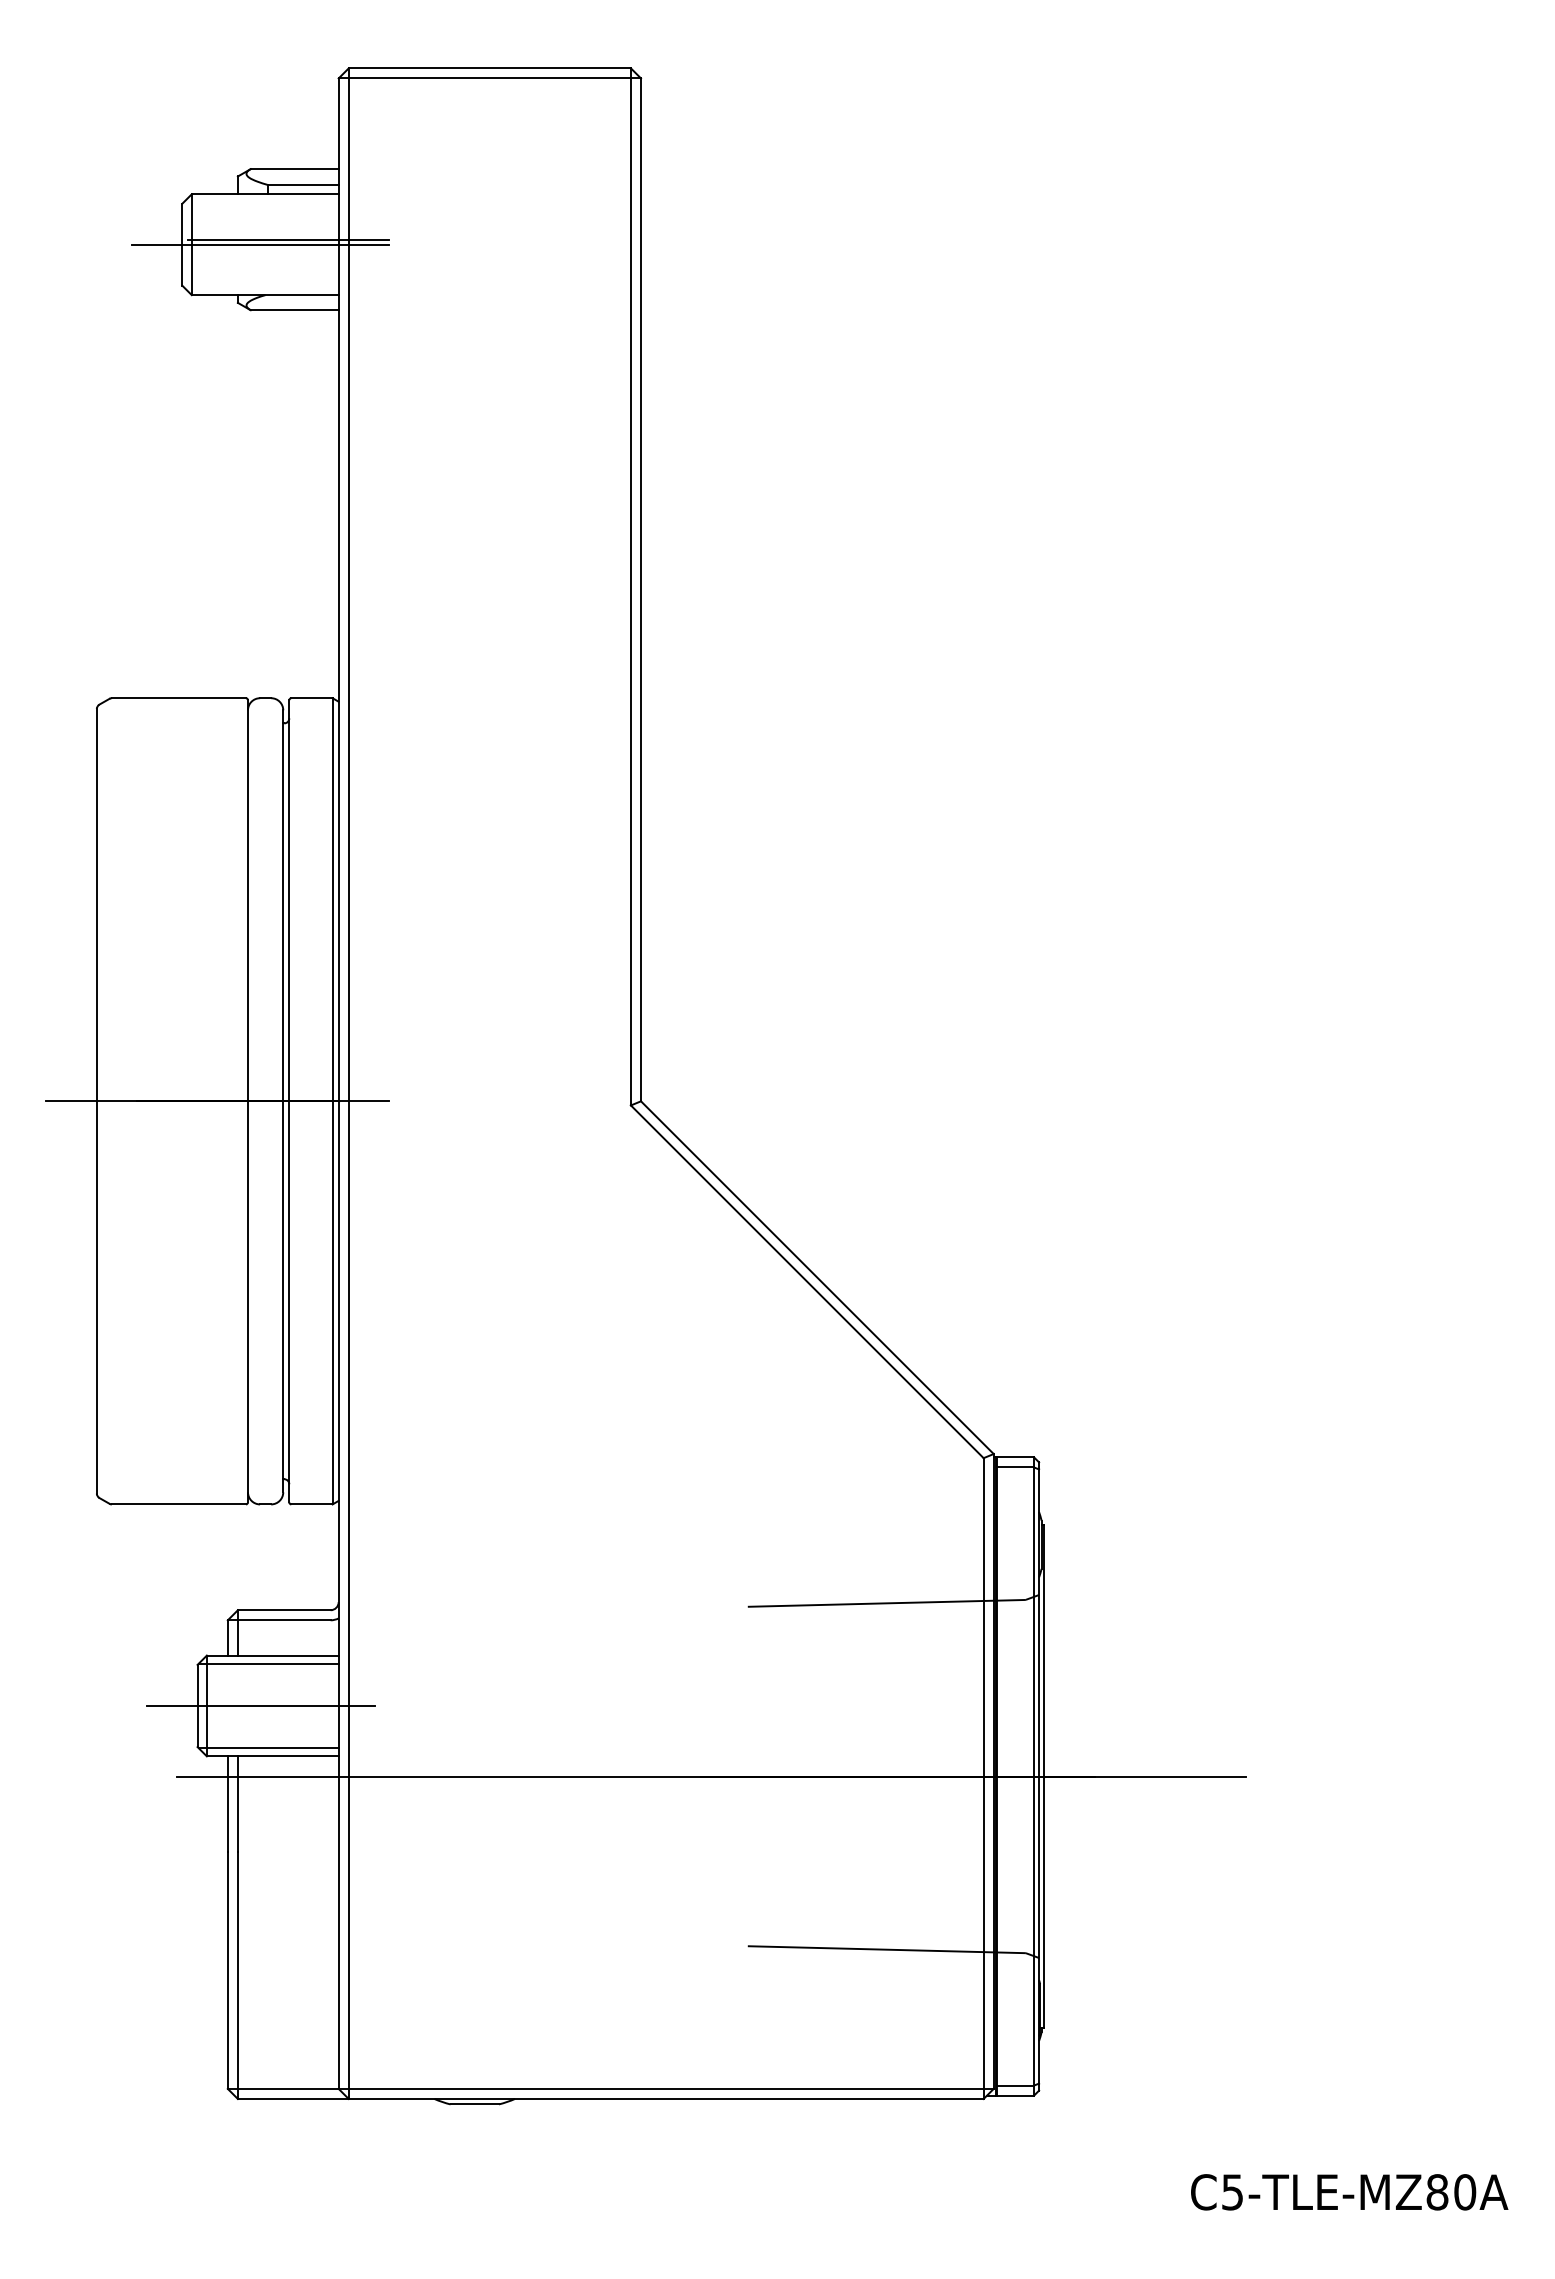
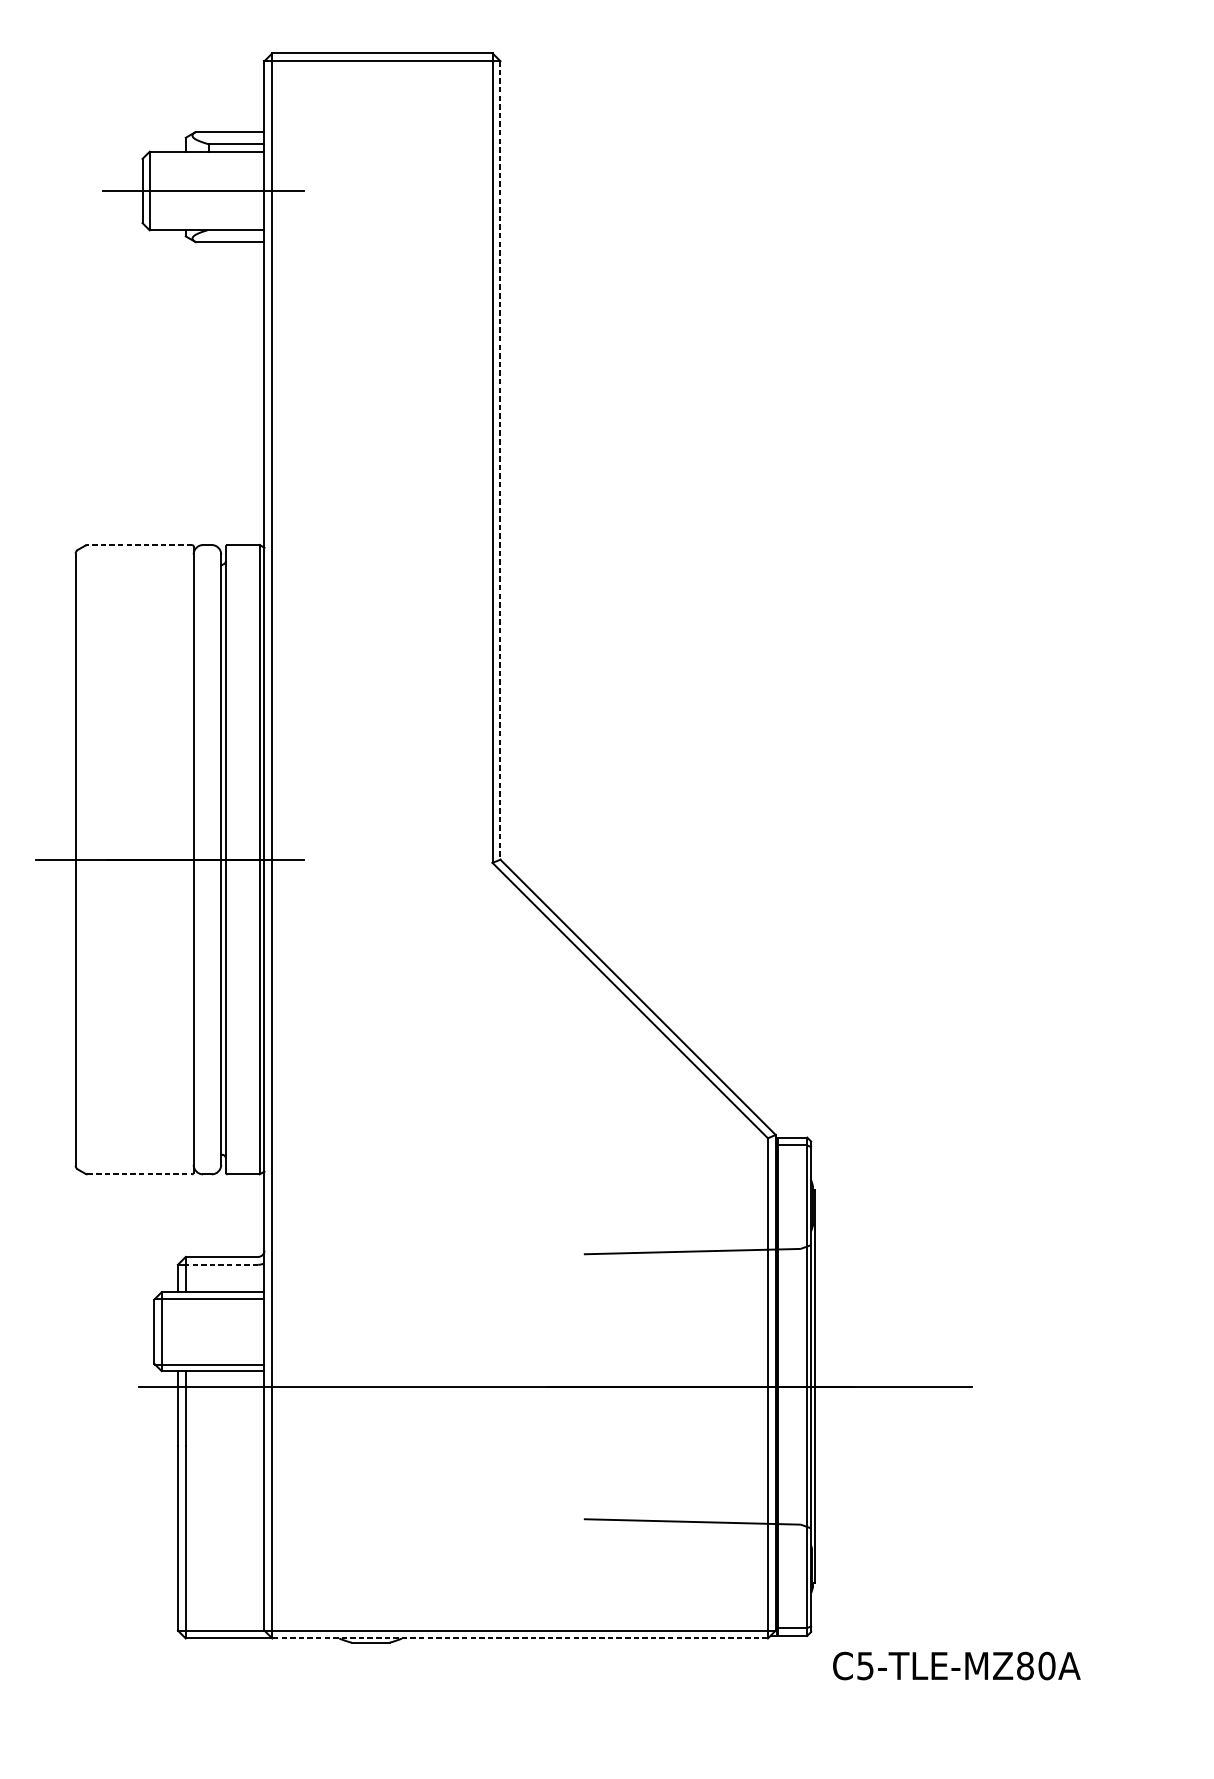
line: (288, 239) -> (225, 186), removed
line: (641, 590) -> (500, 460), solid -> dashed
line: (178, 698) -> (139, 545), solid -> dashed
line: (179, 1504) -> (140, 1174), solid -> dashed
line: (283, 1620) -> (221, 1264), solid -> dashed
line: (260, 1705) -> (203, 1331), removed
line: (665, 2099) -> (519, 1638), solid -> dashed
text: (1349, 2192) -> (956, 1666), moved

